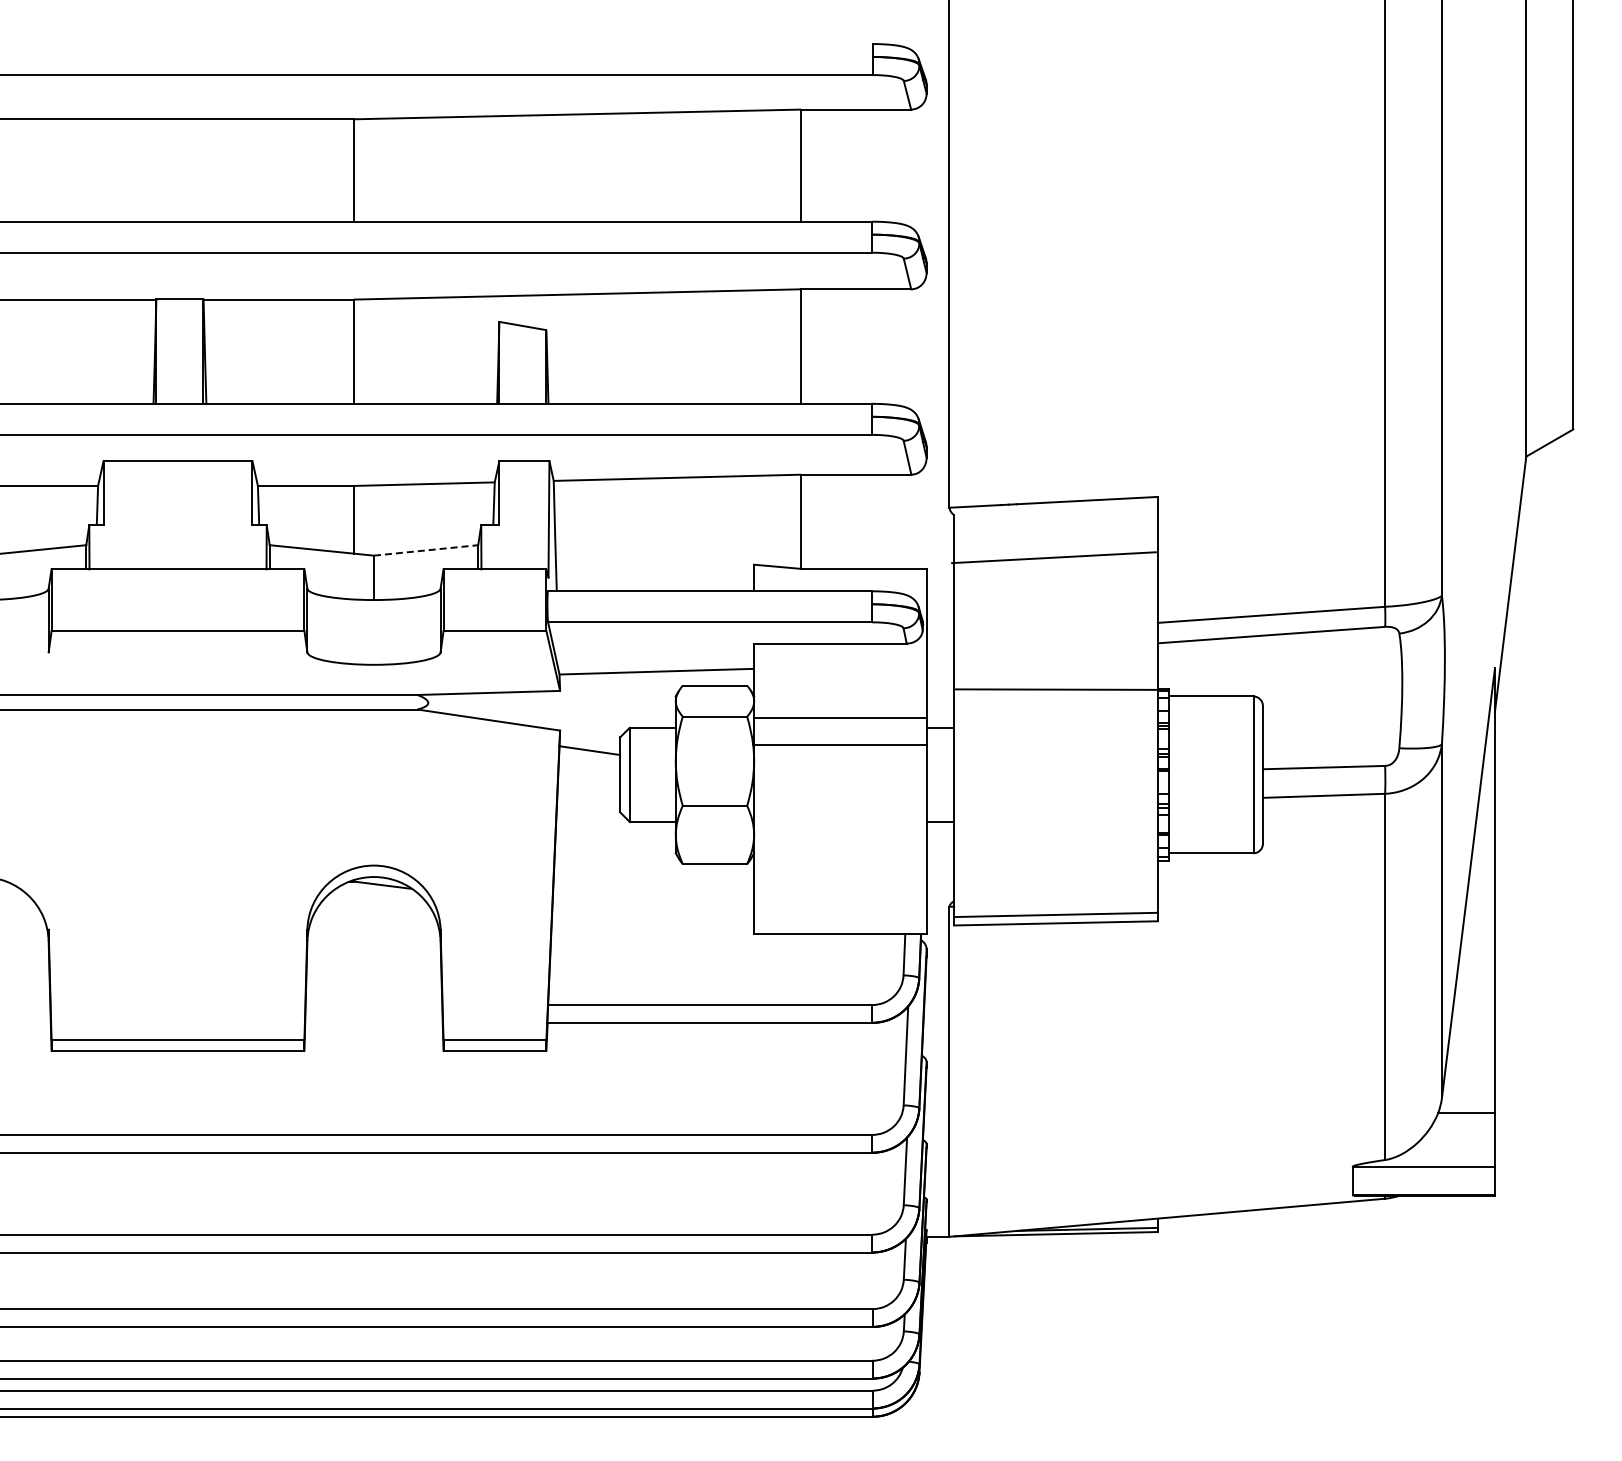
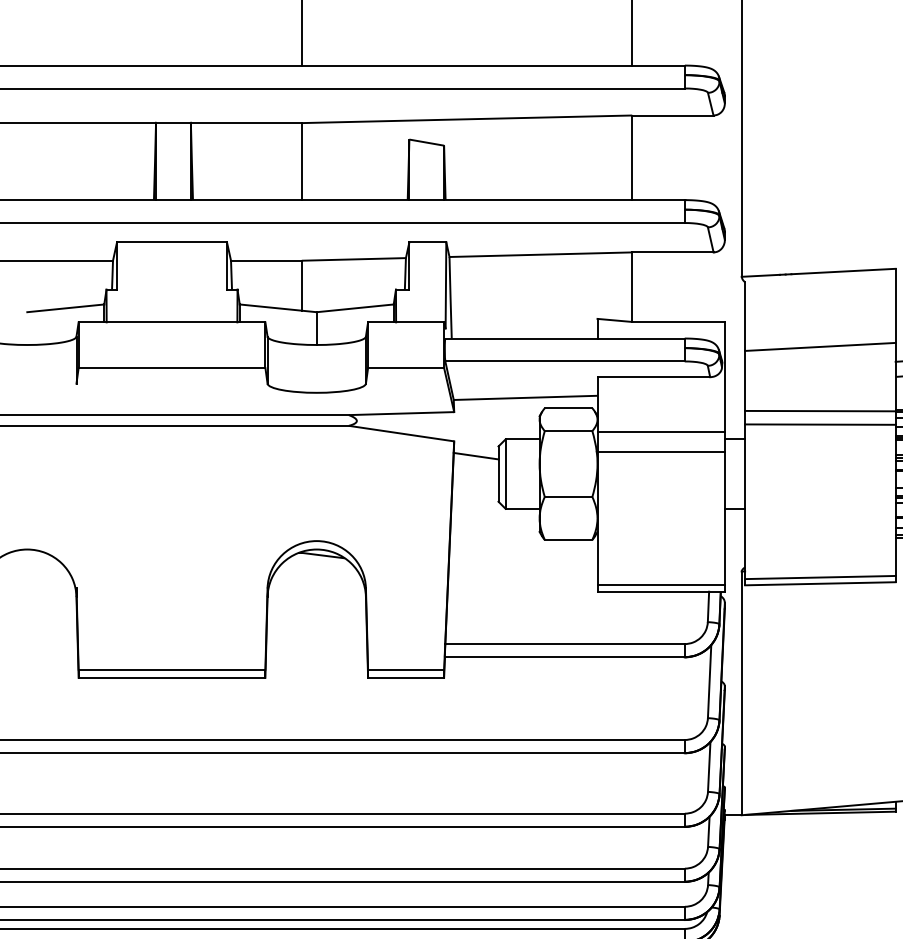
line: (426, 550) -> (355, 308), dashed -> solid
line: (1053, 557) -> (820, 346), moved
line: (1055, 707) -> (820, 424), added
line: (840, 925) -> (661, 585), added

